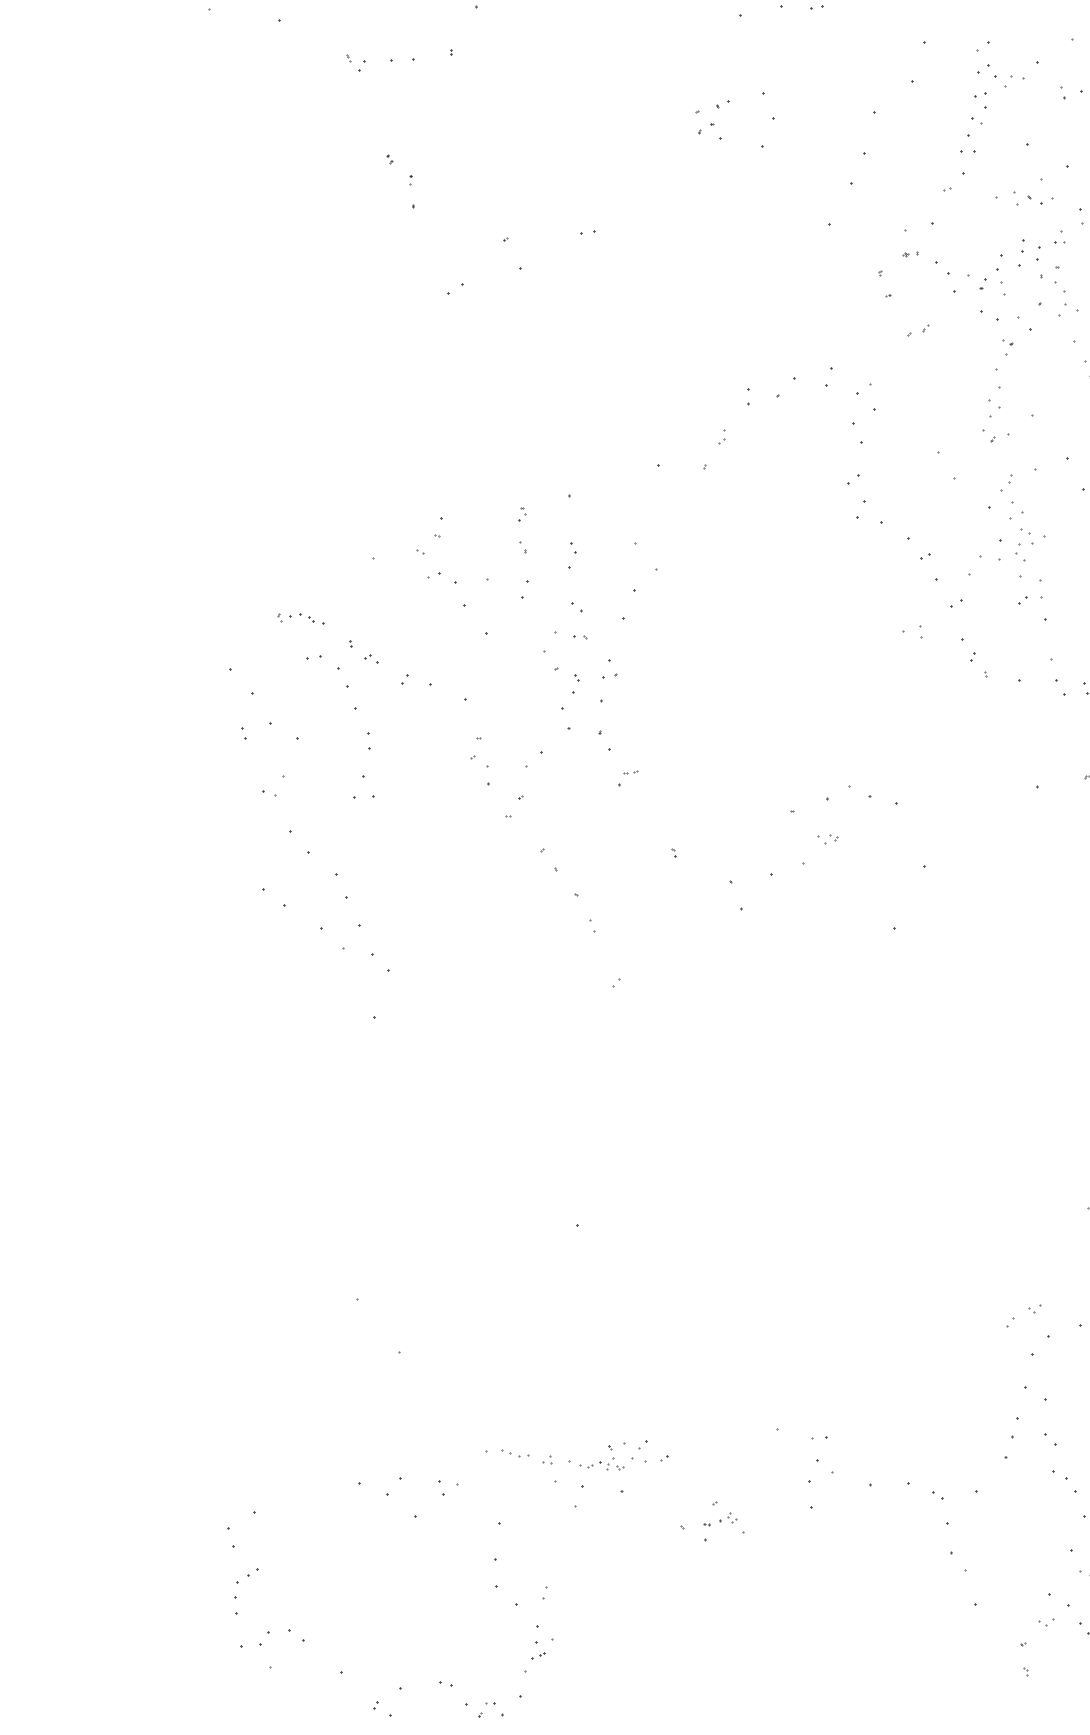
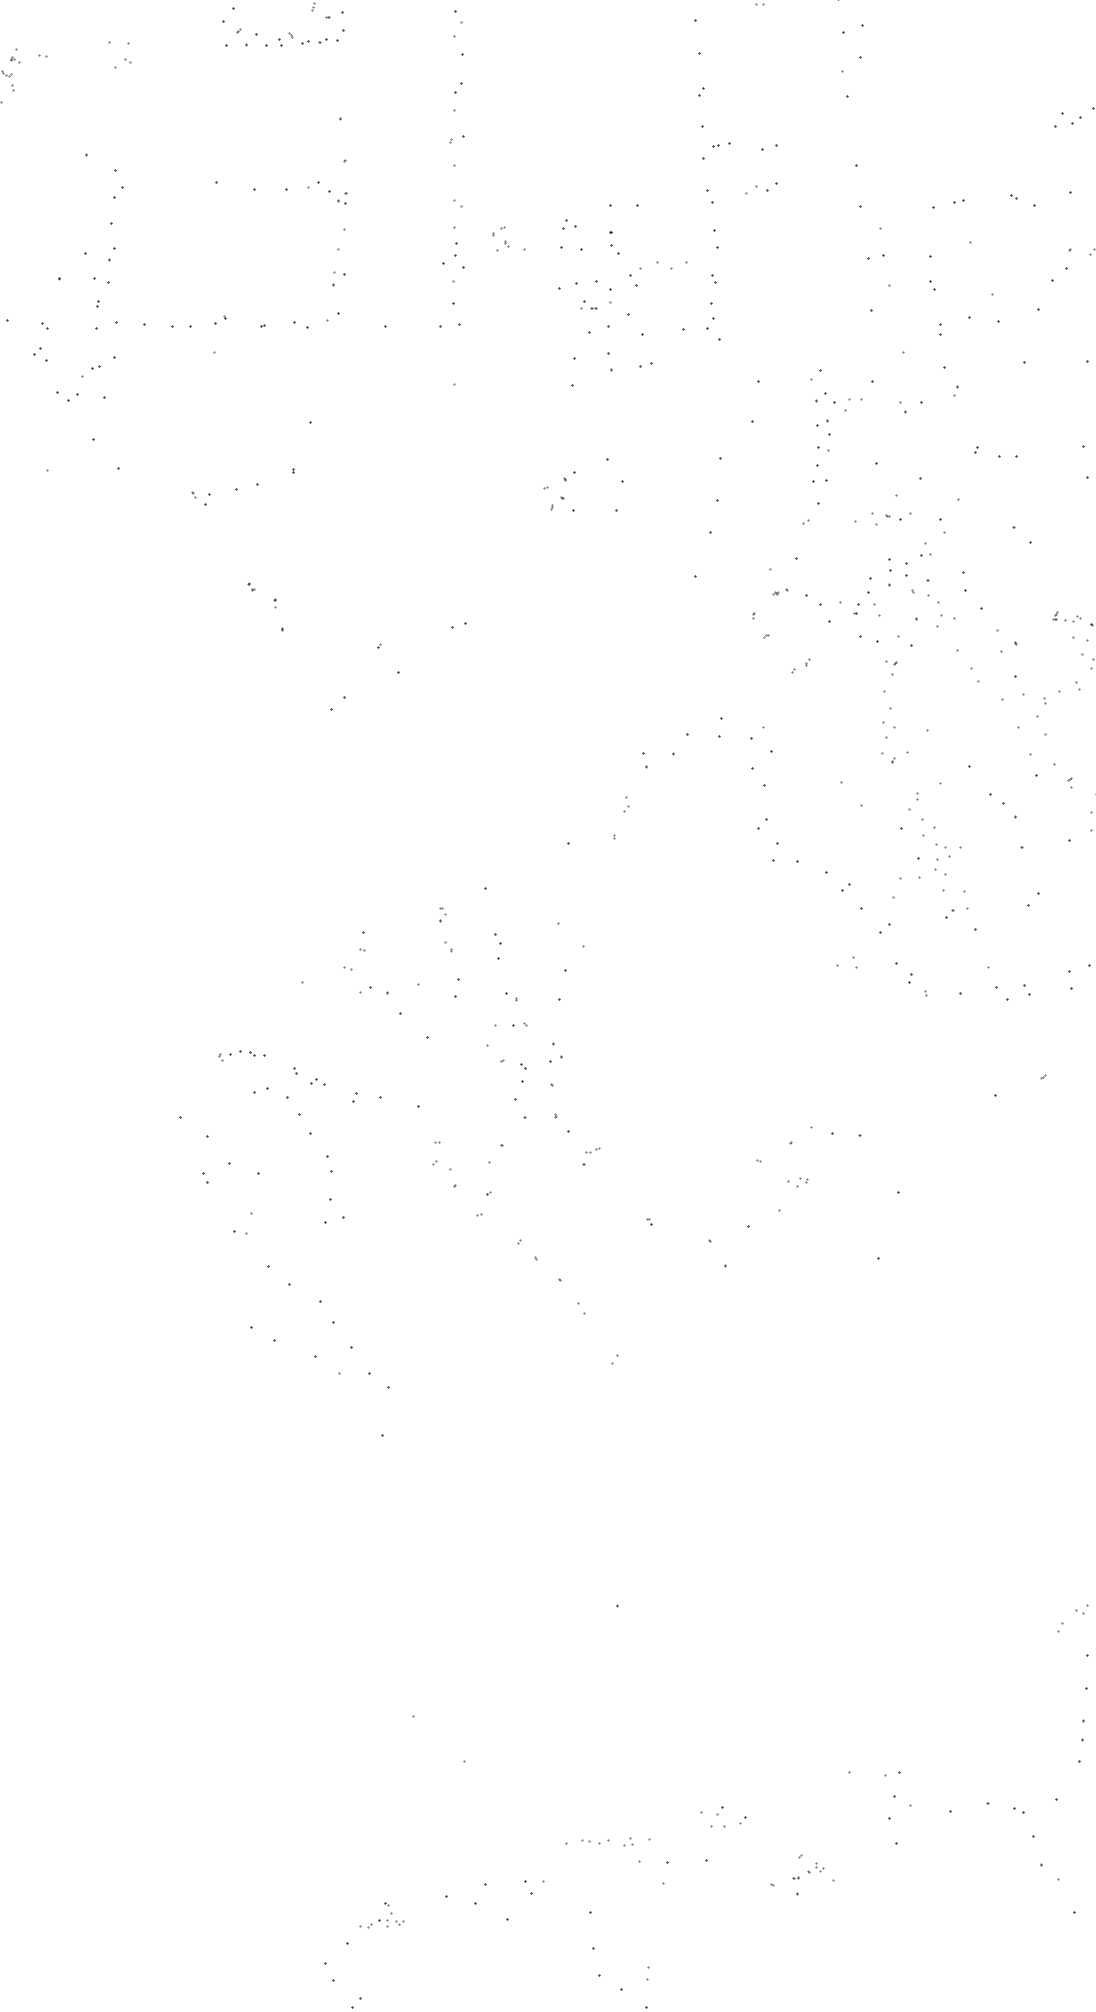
part: (603, 1458) -> (381, 1915), moved

